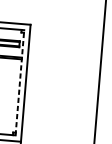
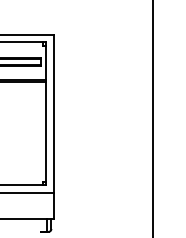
line: (20, 82) -> (46, 113), dashed -> solid

